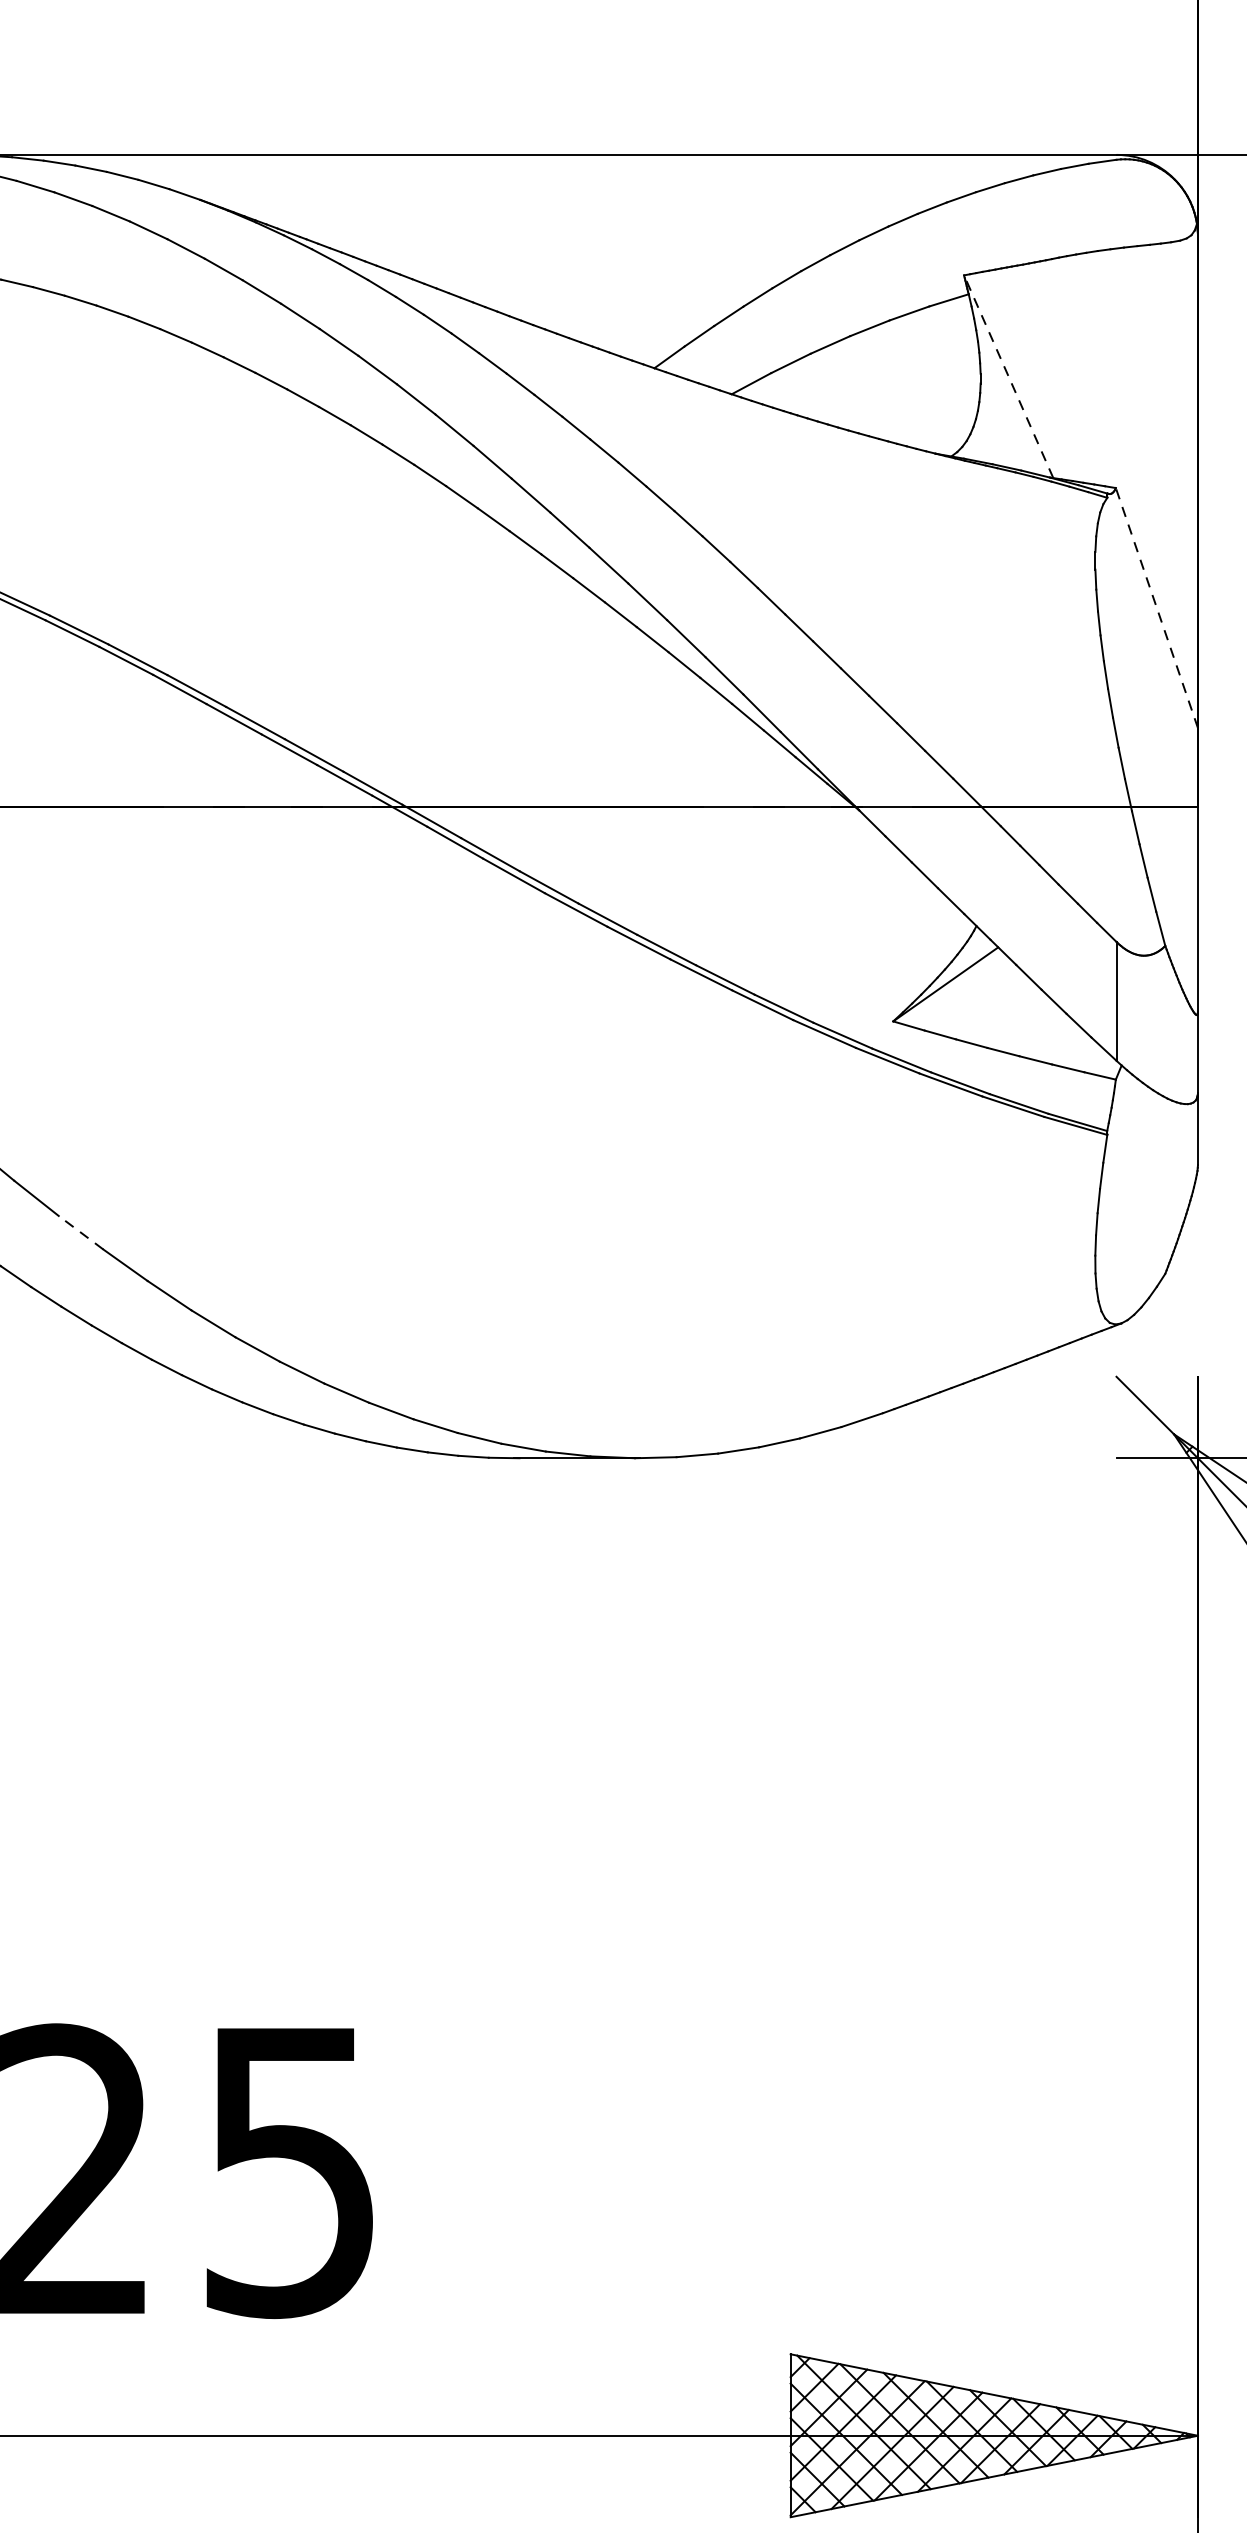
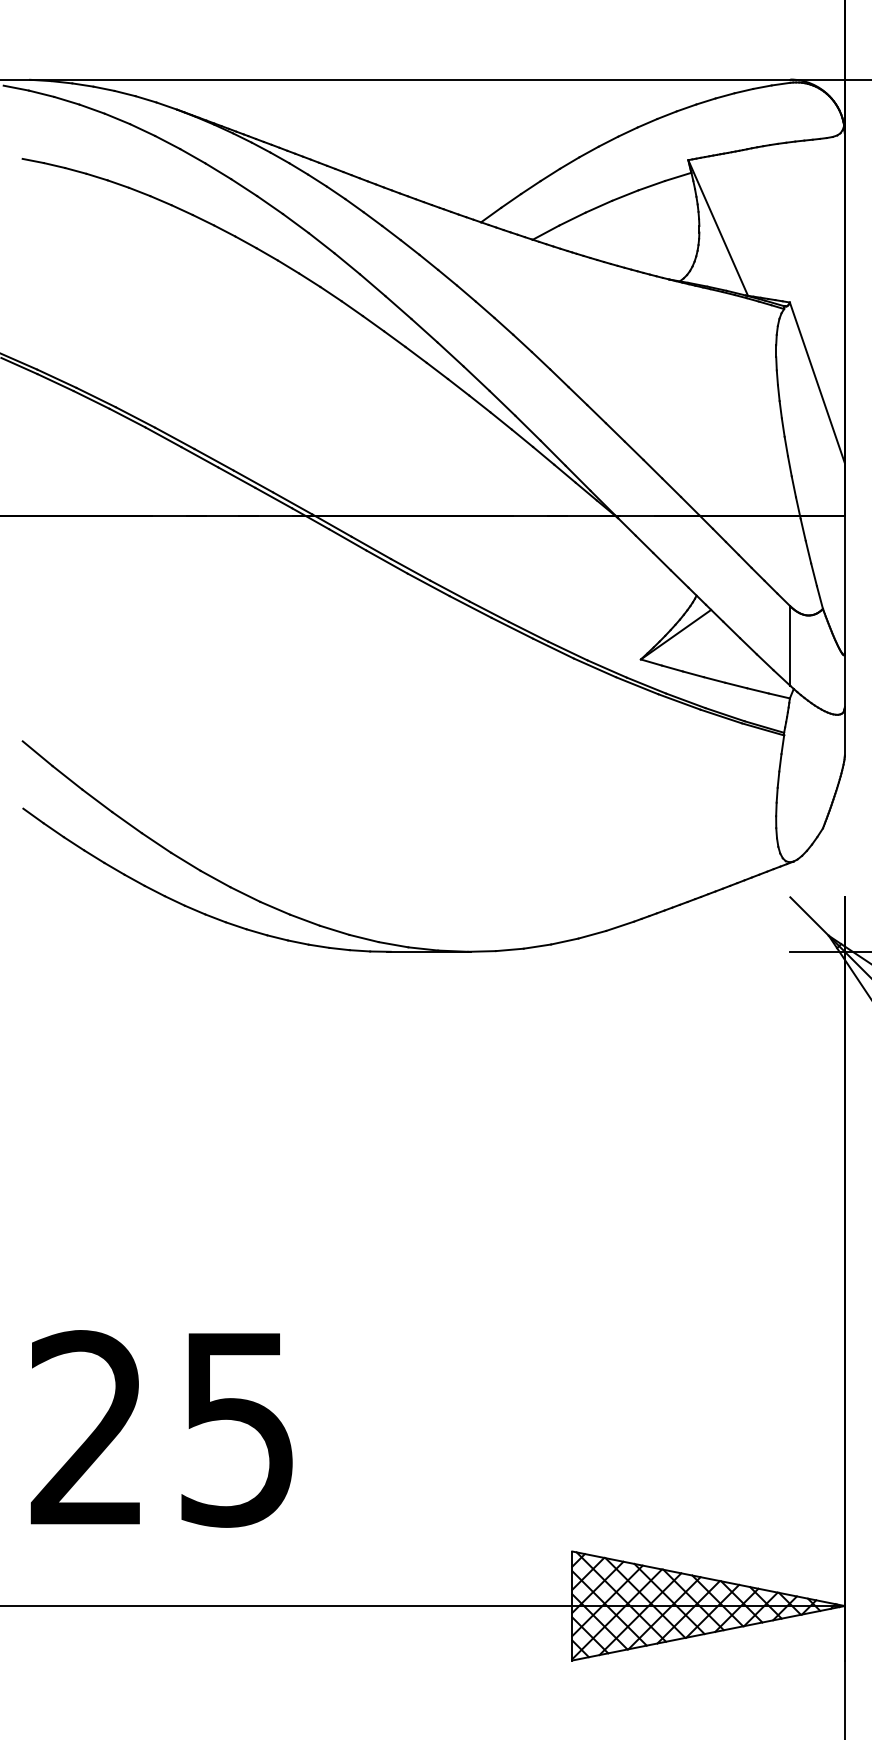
line: (1007, 375) -> (717, 227), dashed -> solid
line: (1157, 607) -> (817, 382), dashed -> solid
line: (81, 1232) -> (97, 800), dashed -> solid

